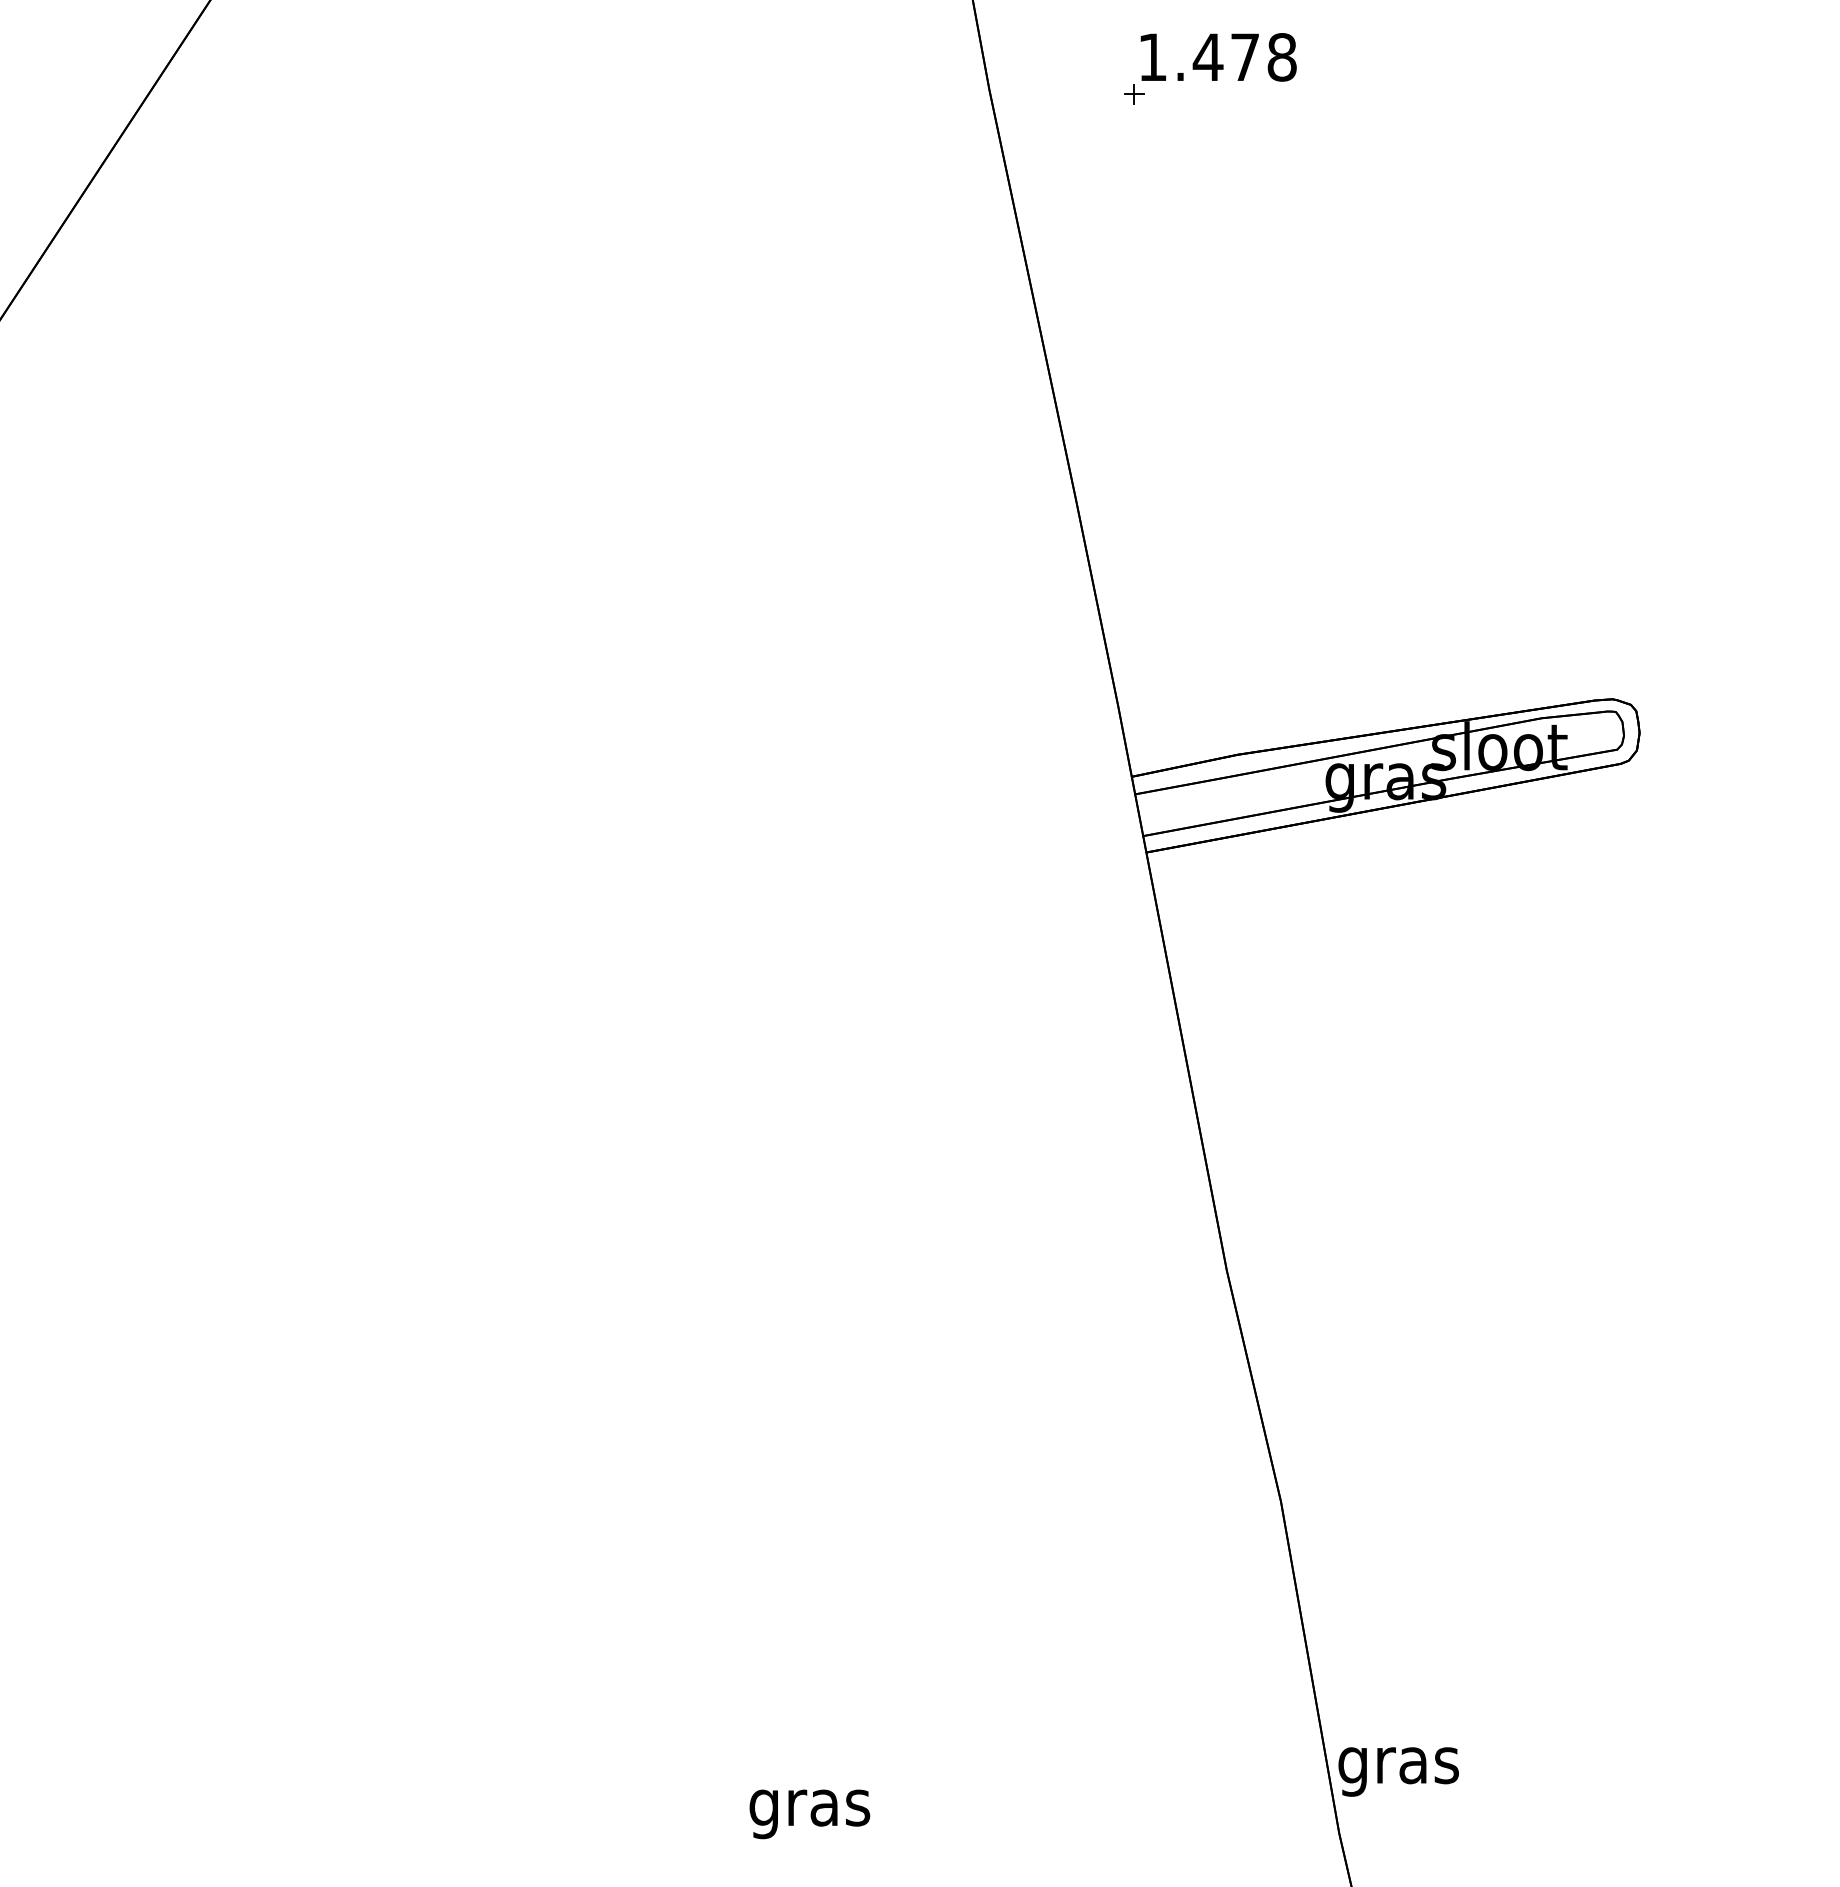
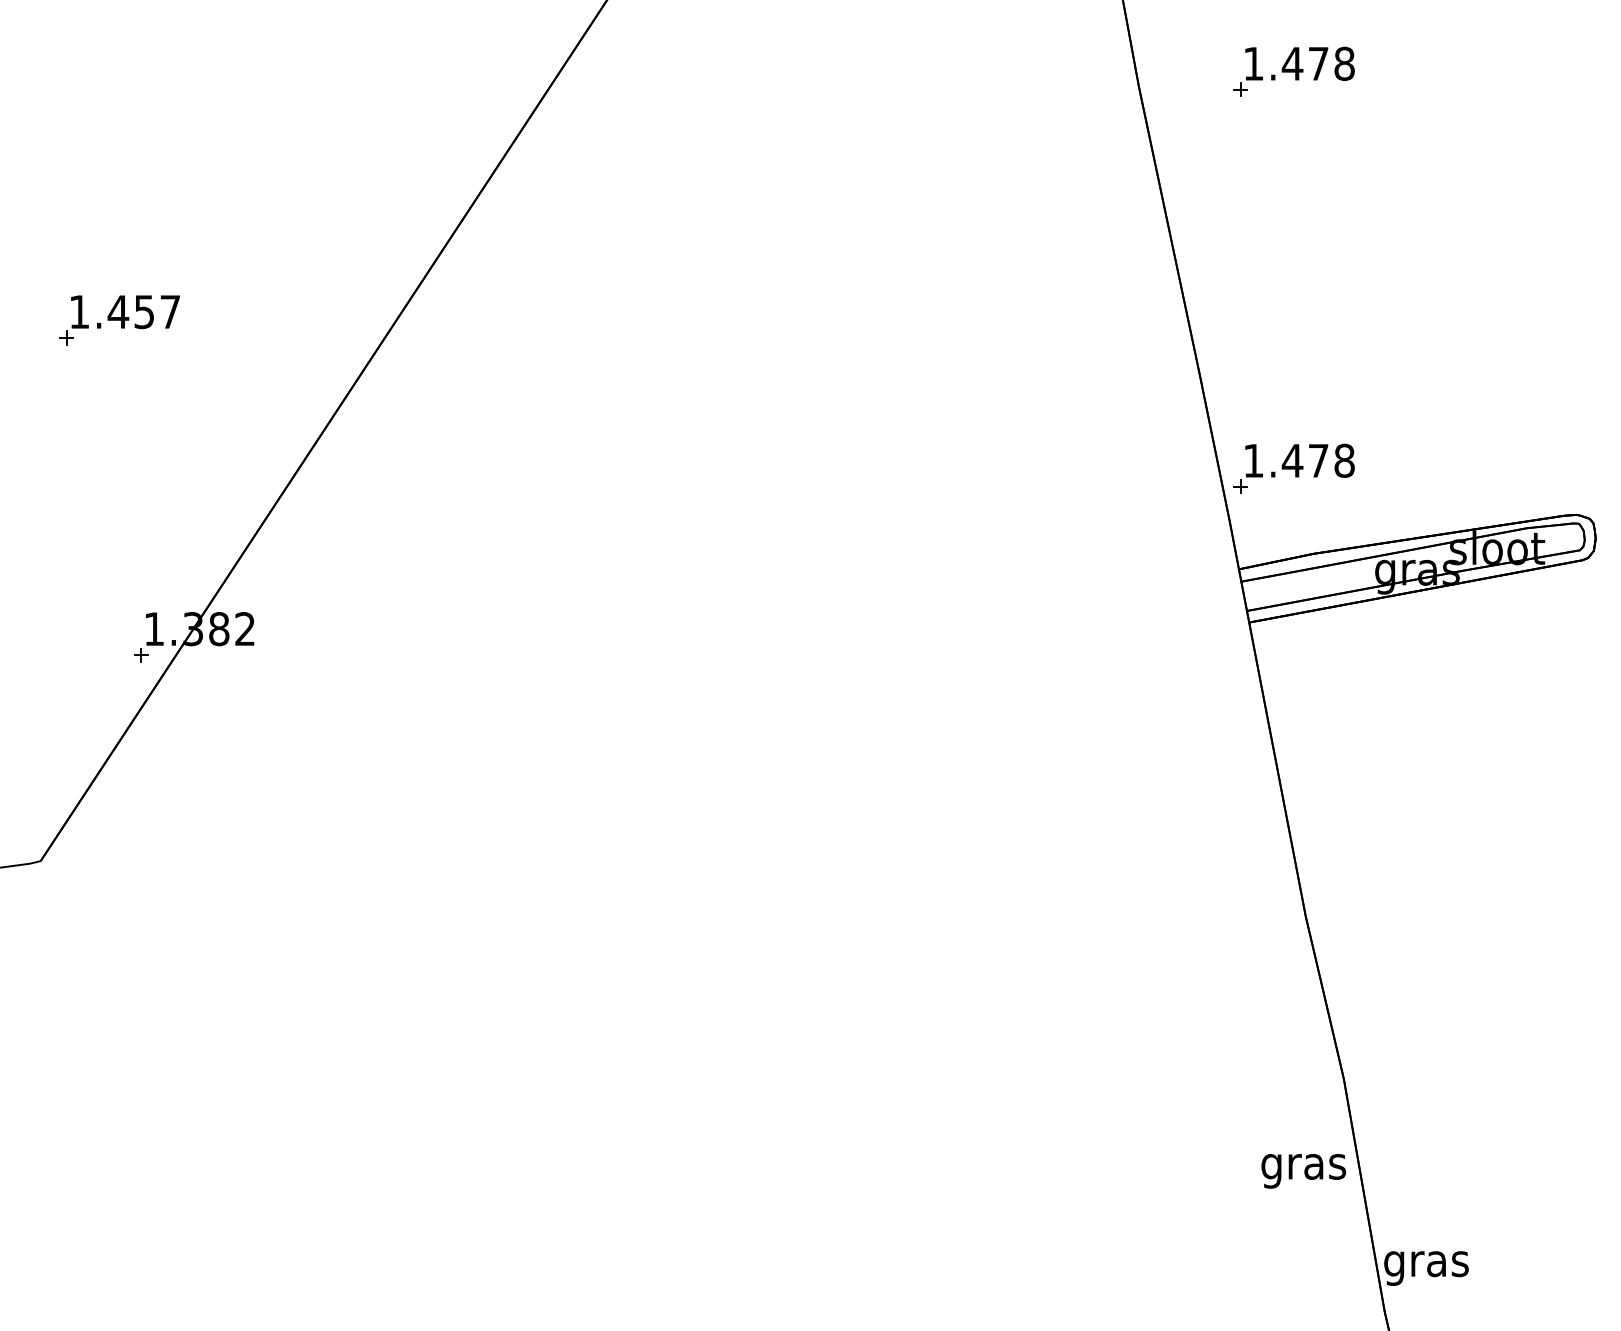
part: (1209, 633) -> (1293, 468), added
text: (809, 1814) -> (1303, 1171), moved

